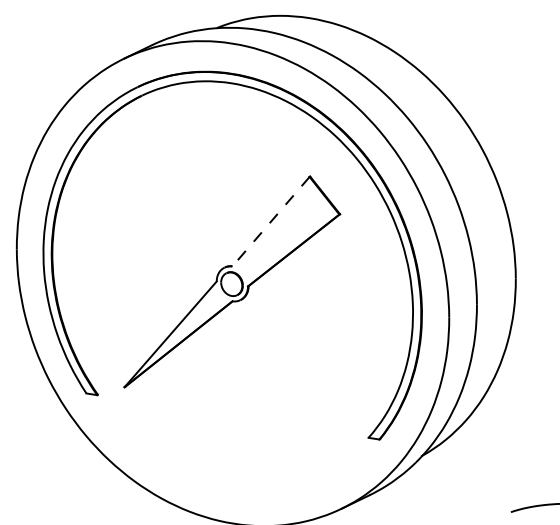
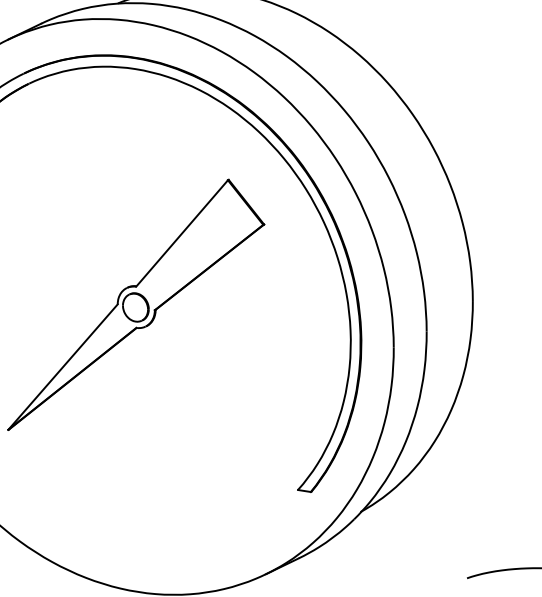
line: (270, 222) -> (181, 234), dashed -> solid

